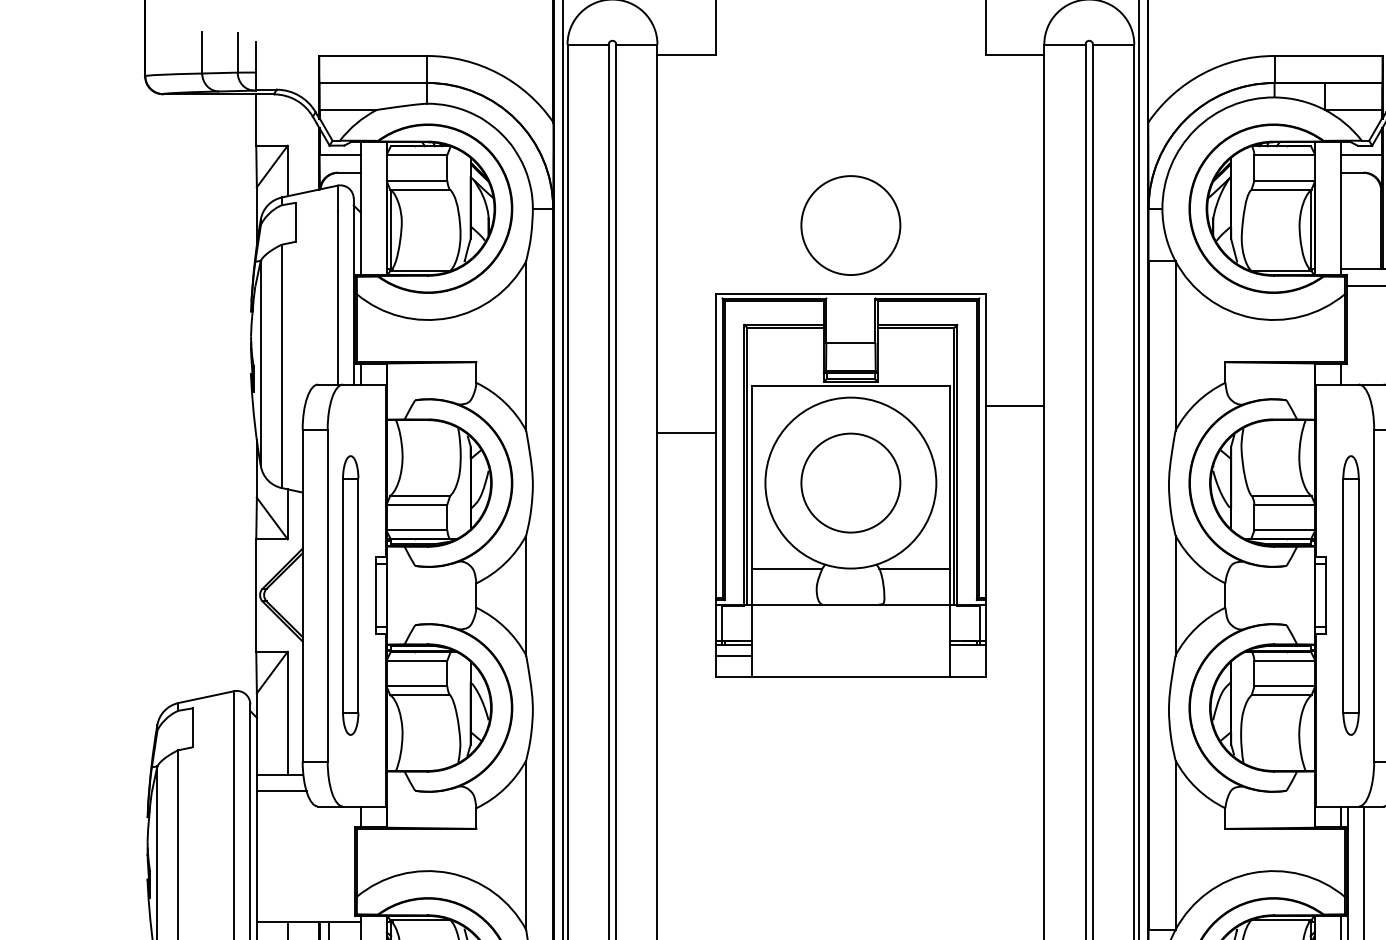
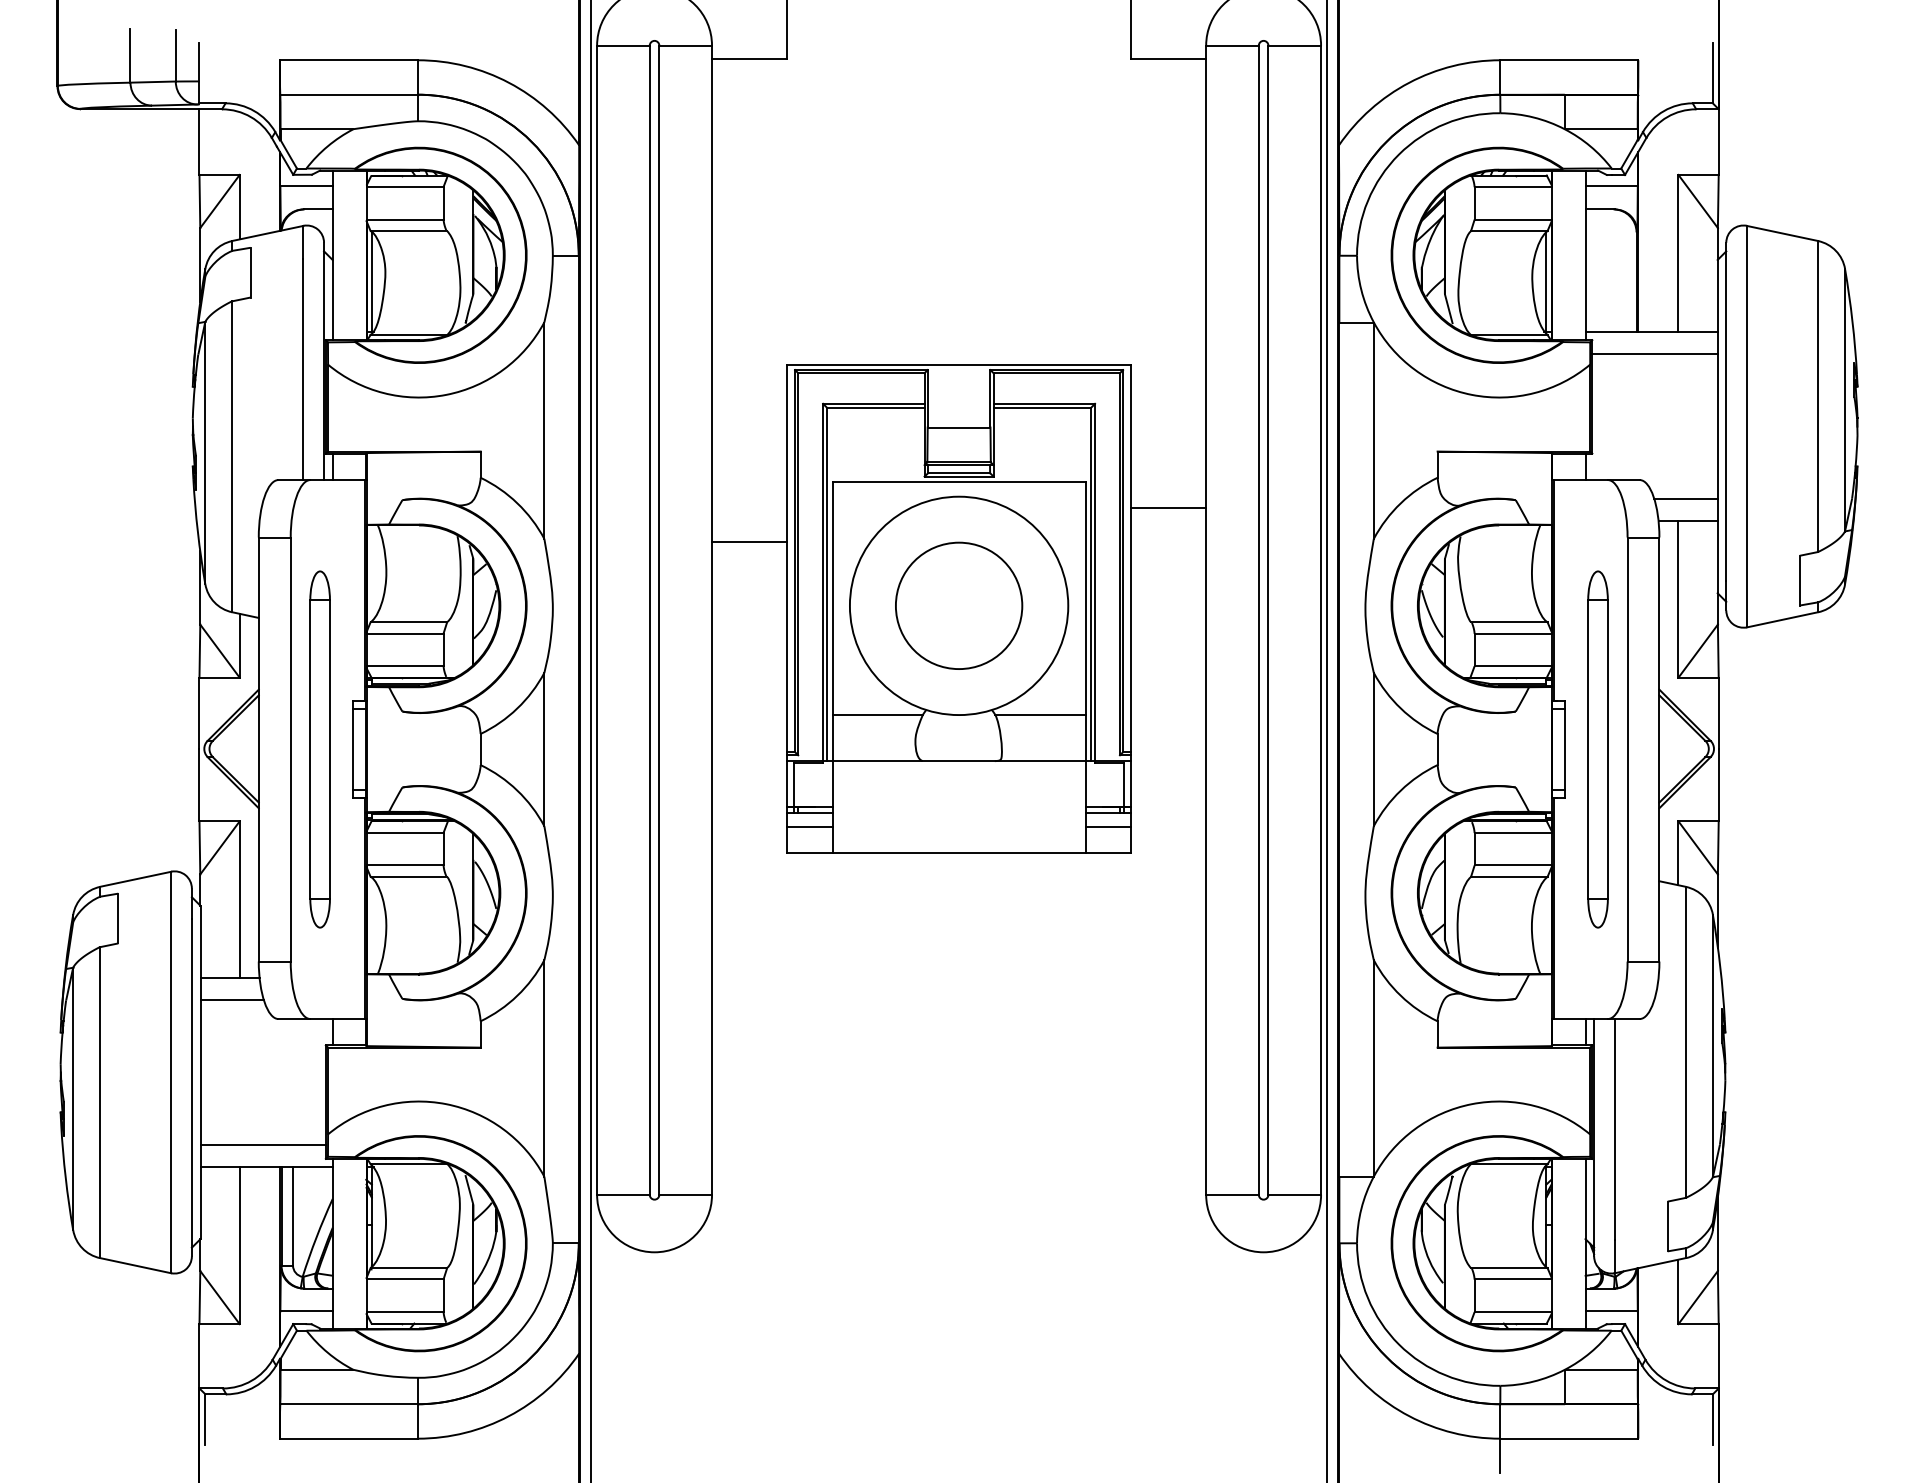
circle: (851, 225) -> (959, 276), removed
line: (967, 655) -> (1108, 826), added
line: (305, 905) -> (262, 1145), added

